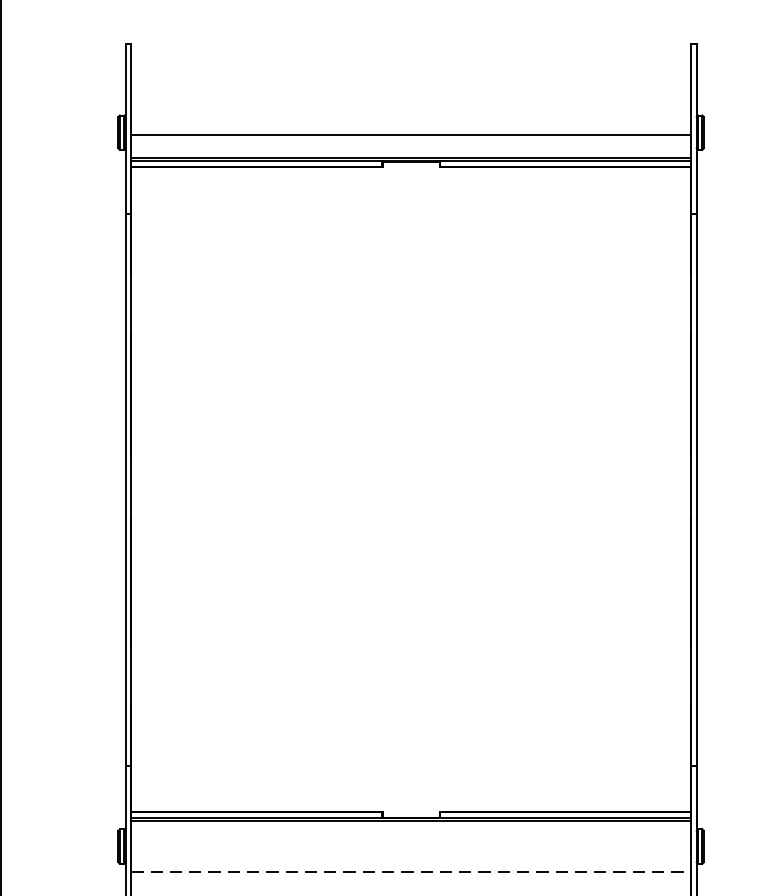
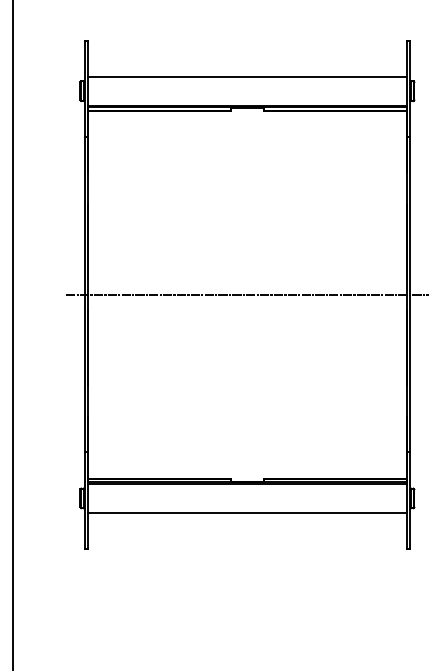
line: (411, 134) -> (247, 76), moved
line: (411, 489) -> (247, 294), added
line: (411, 873) -> (247, 513), dashed -> solid

